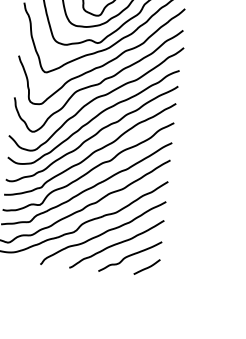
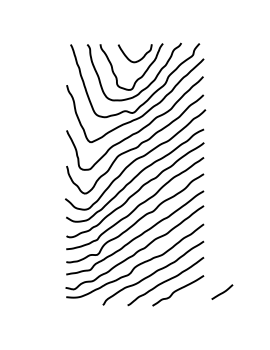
curve: (148, 266) -> (223, 291), moved

